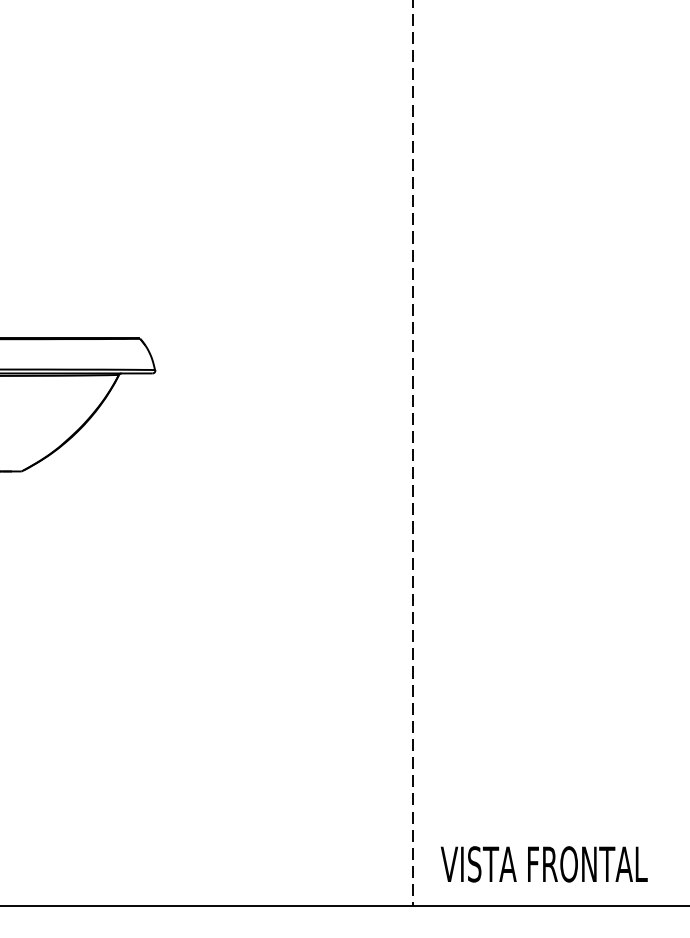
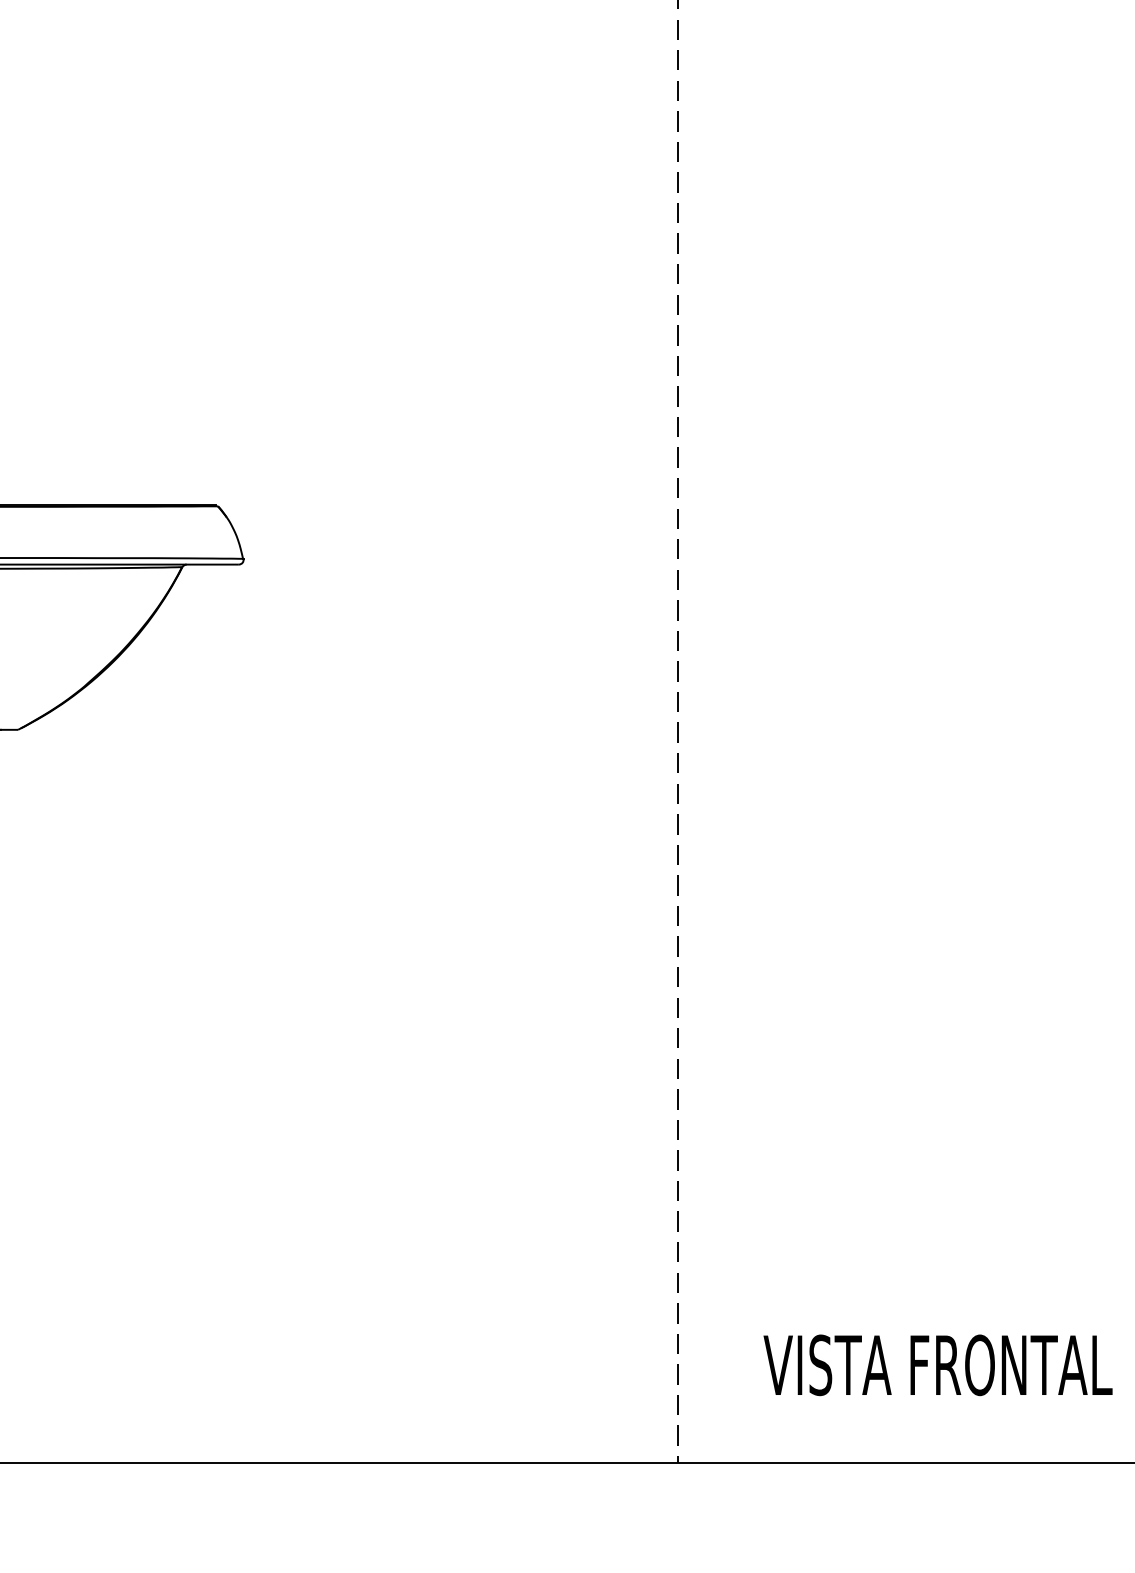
text: (543, 864) -> (936, 1365), moved

